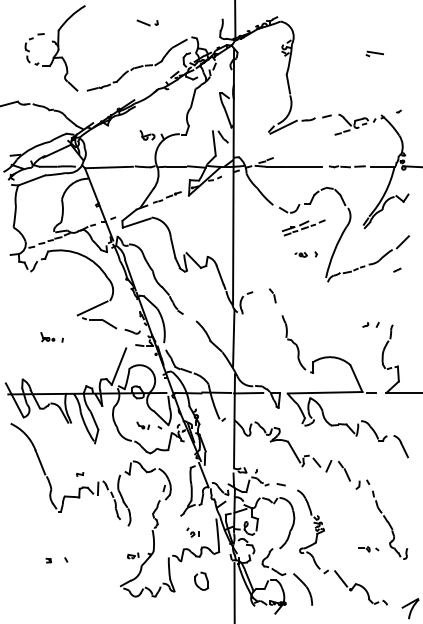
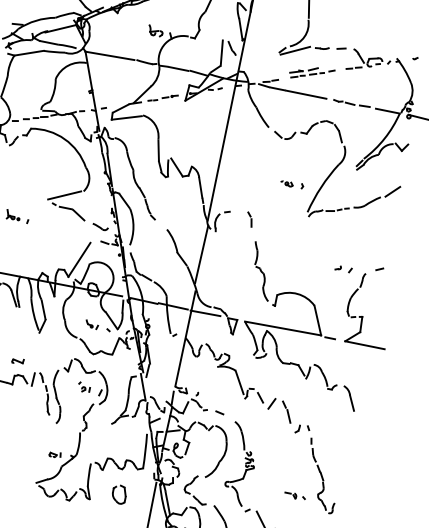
part: (303, 227) -> (311, 73), moved
line: (397, 269) -> (380, 268), moved
part: (79, 474) -> (17, 361), size x1.67
part: (192, 532) -> (83, 387), moved

